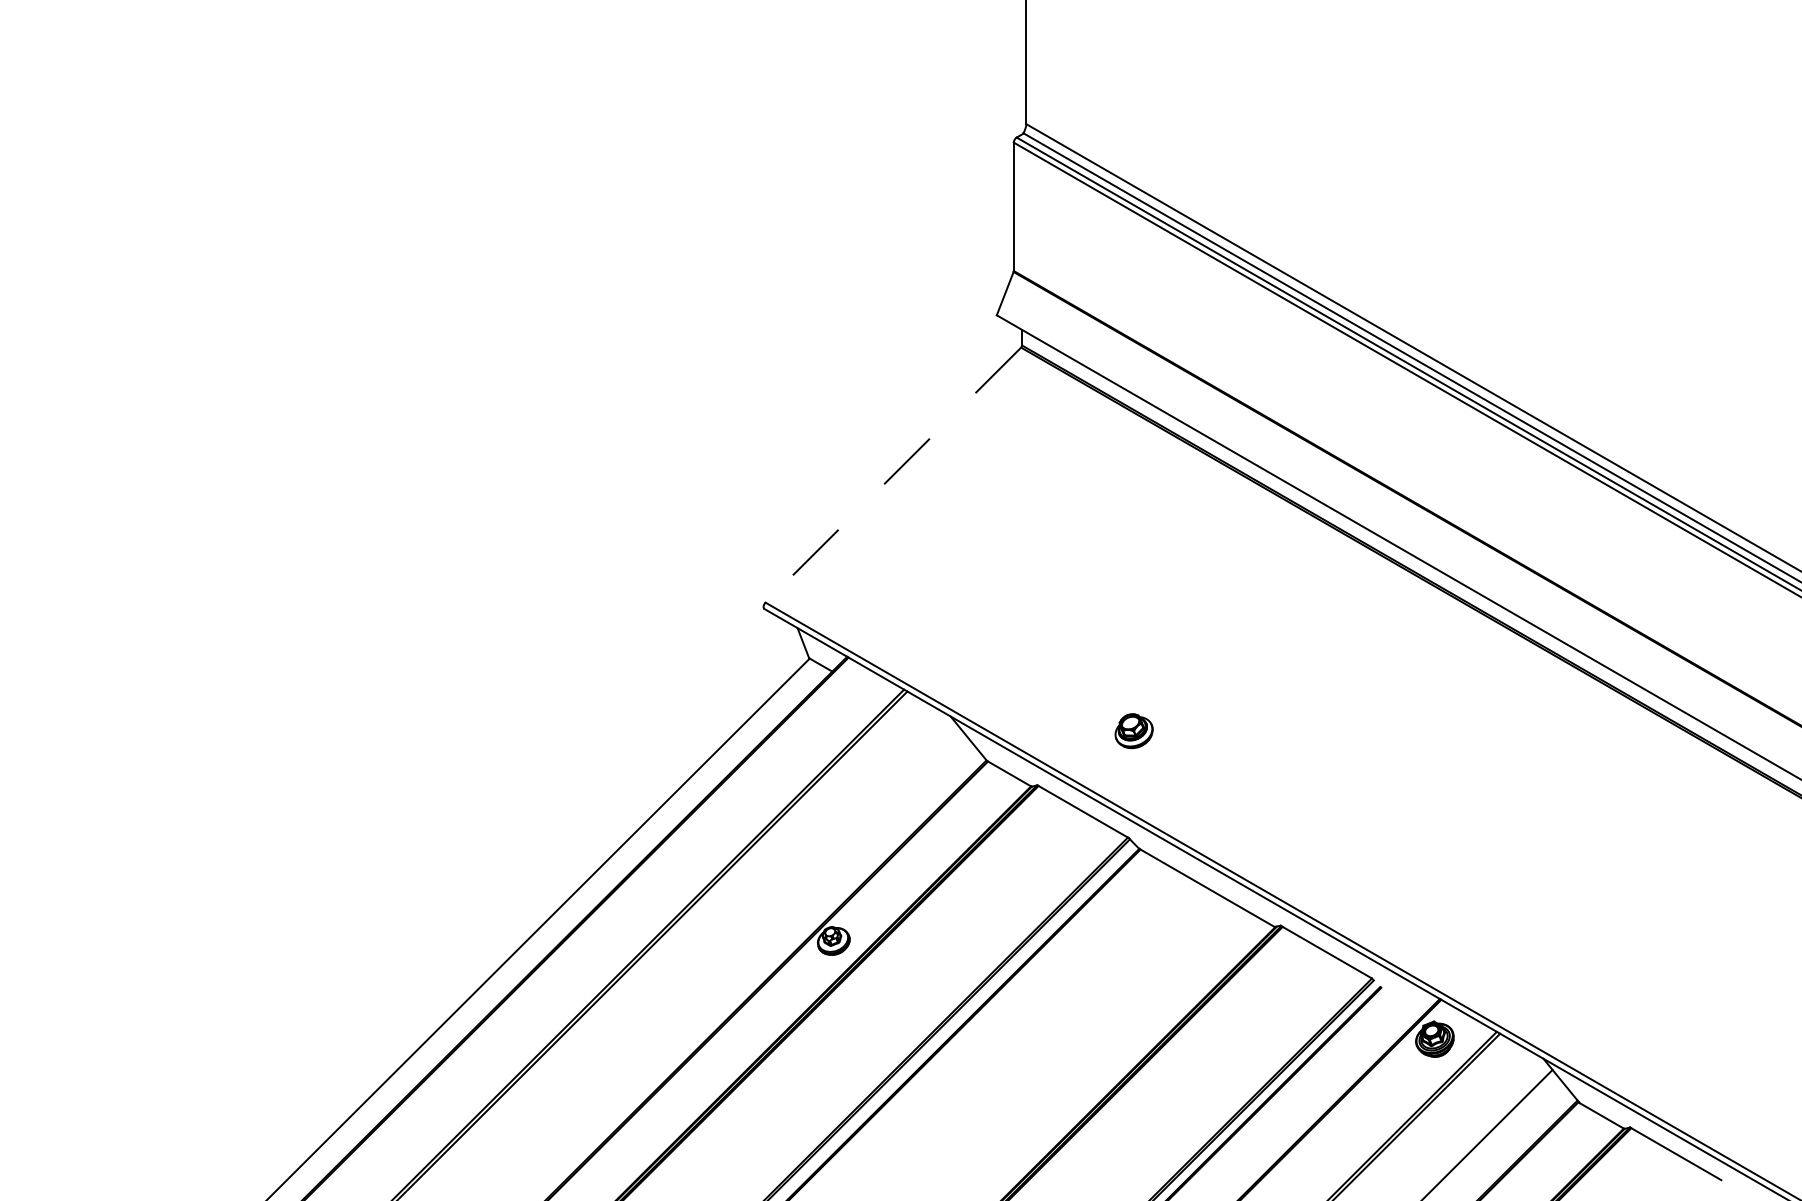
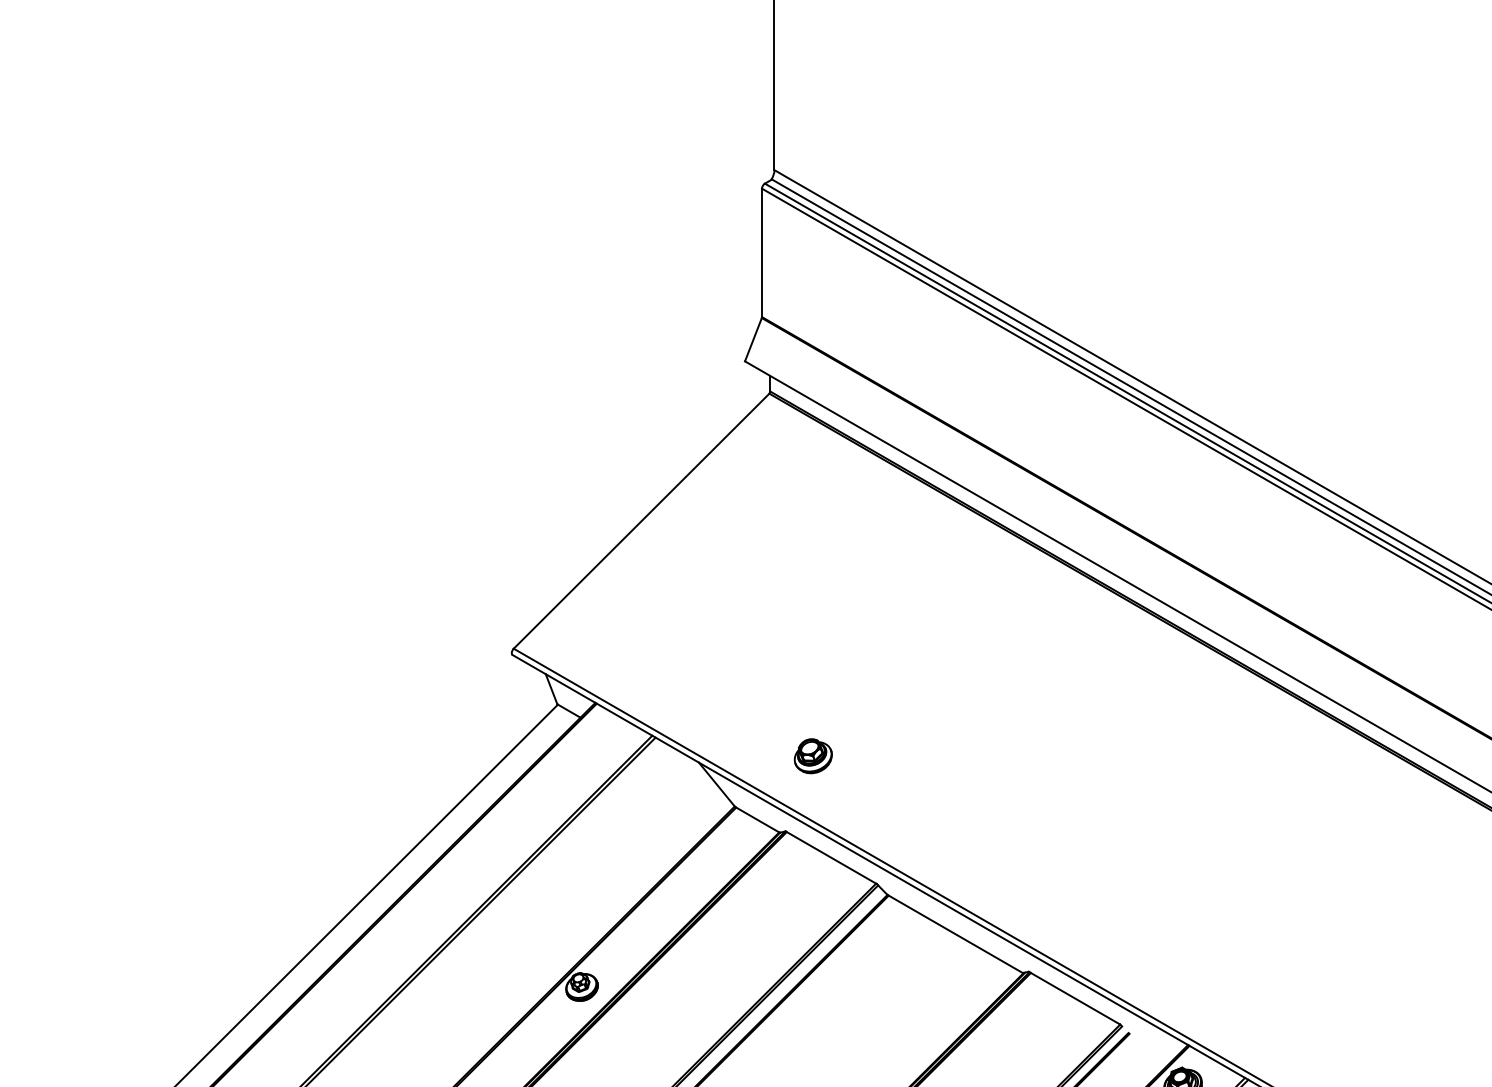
line: (893, 475) -> (641, 521), dashed -> solid
part: (1133, 731) -> (812, 756), moved

